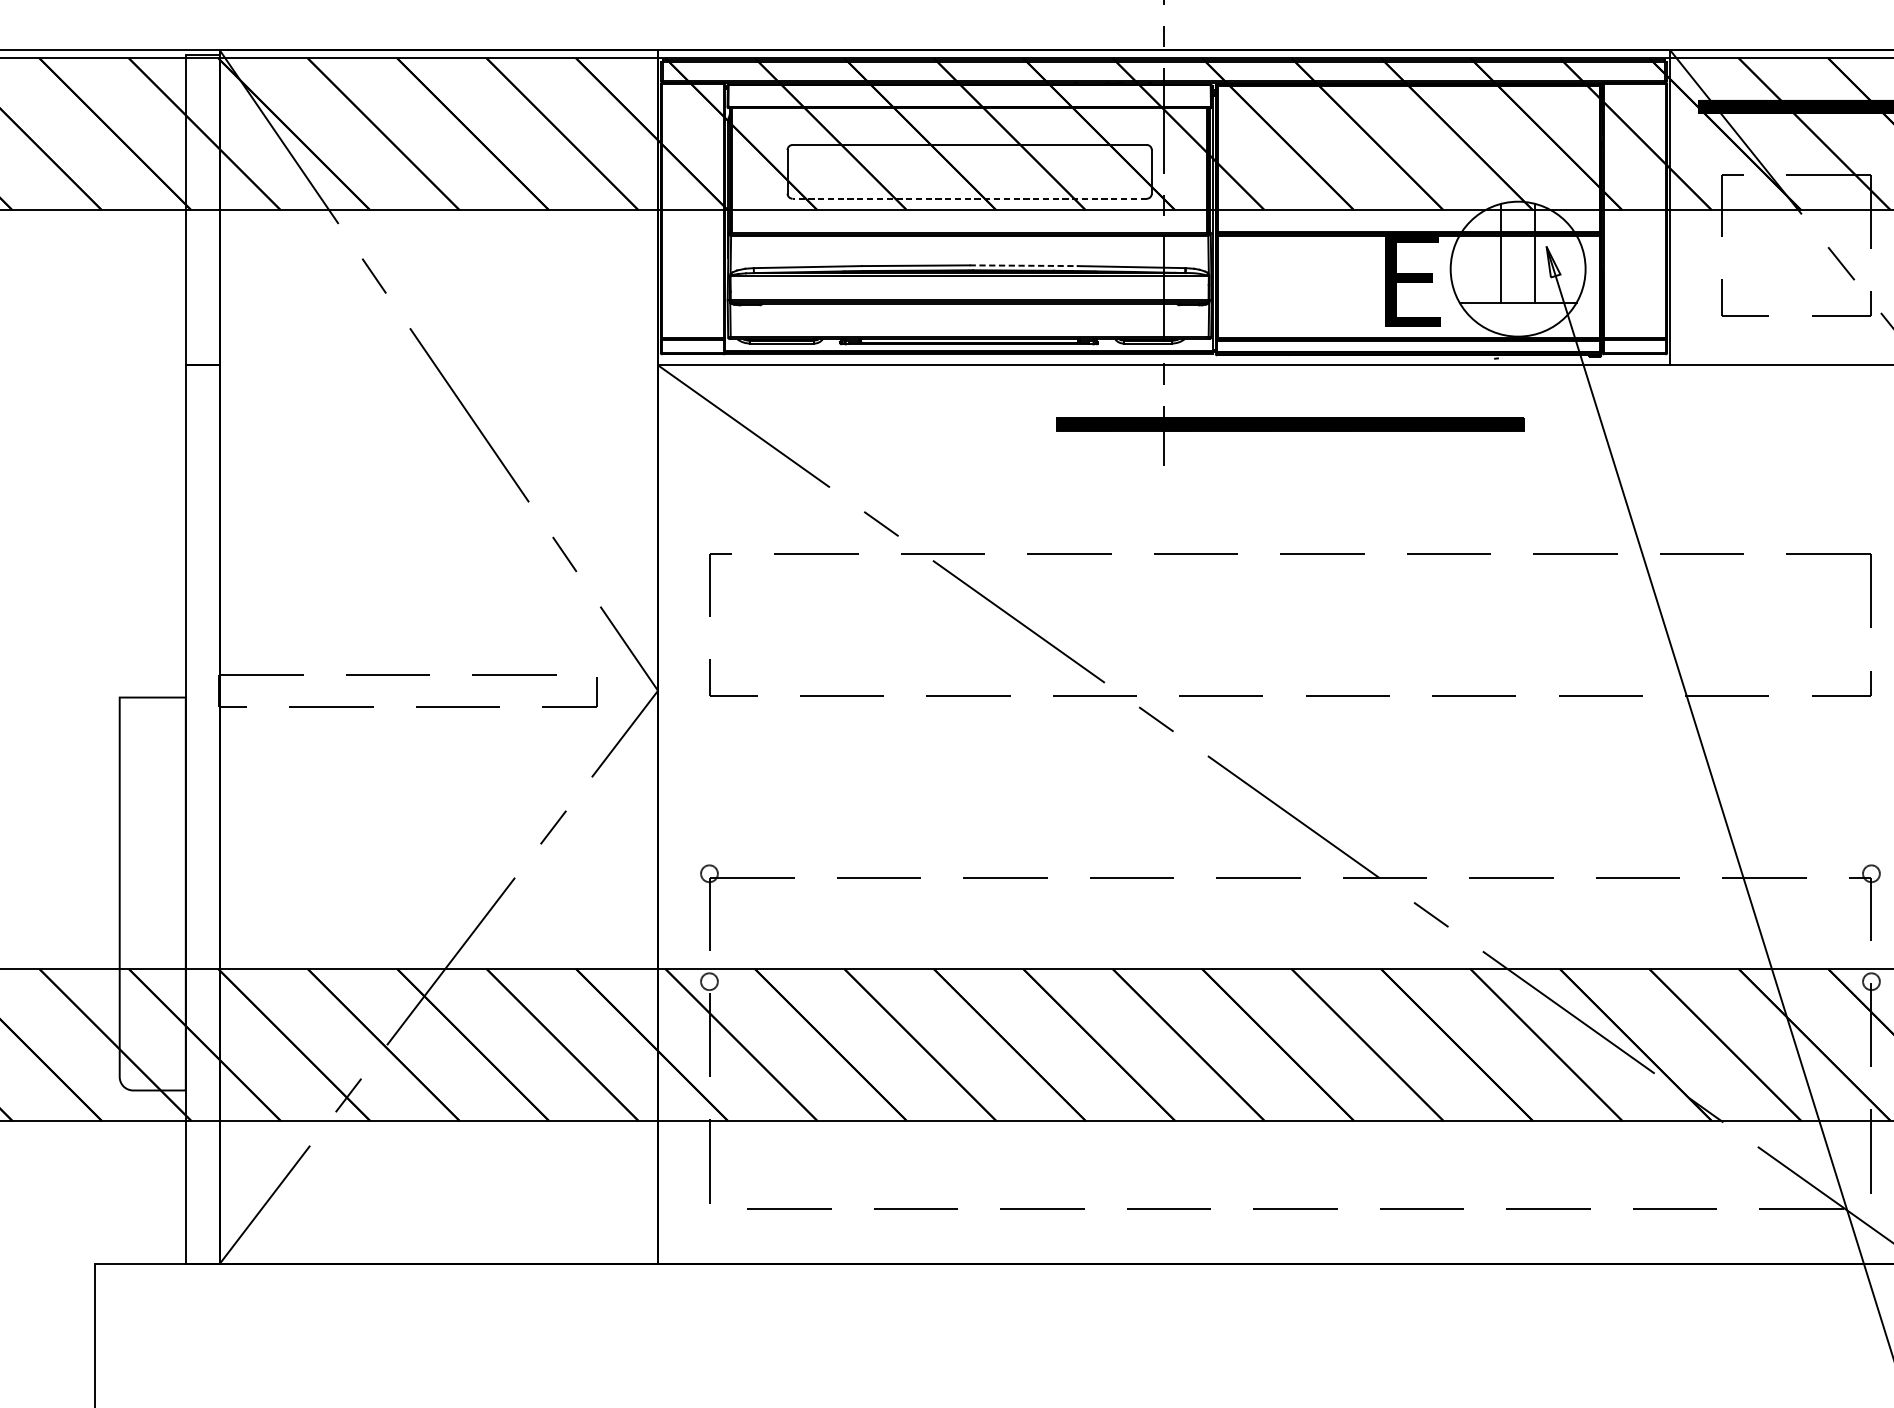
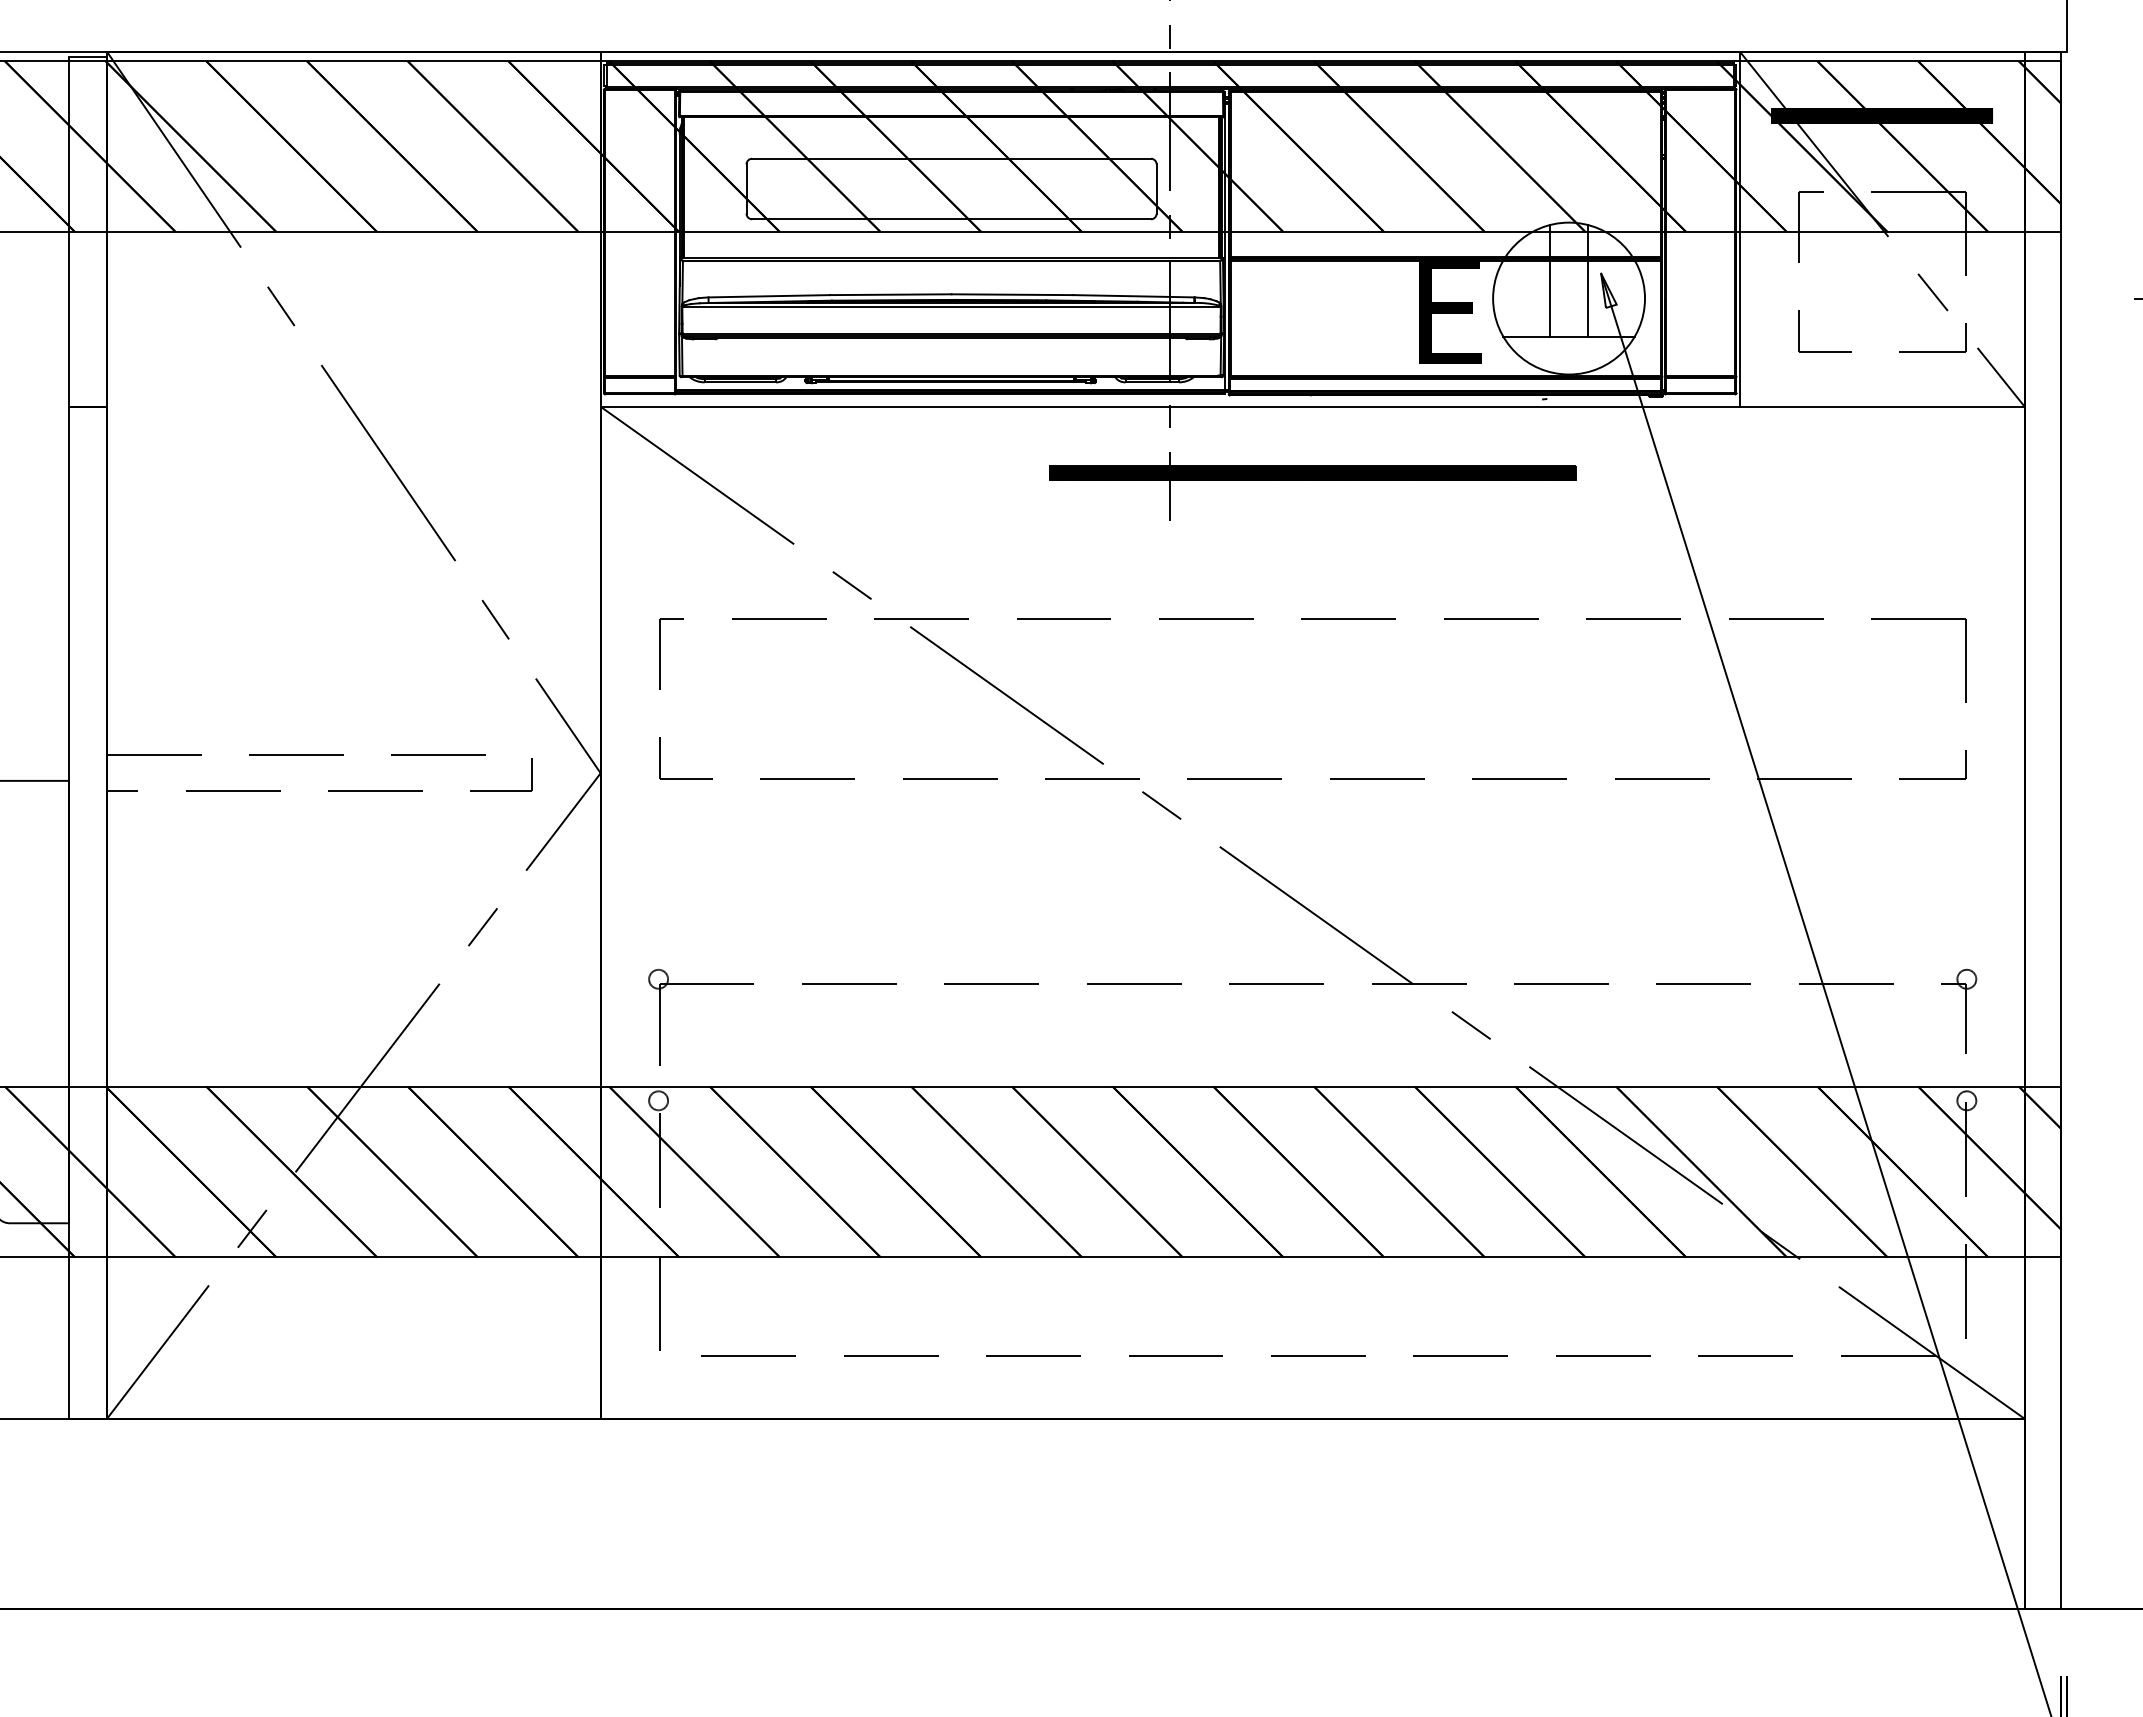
line: (969, 198) -> (951, 219), dashed -> solid
line: (1023, 265) -> (1012, 294), dashed -> solid

